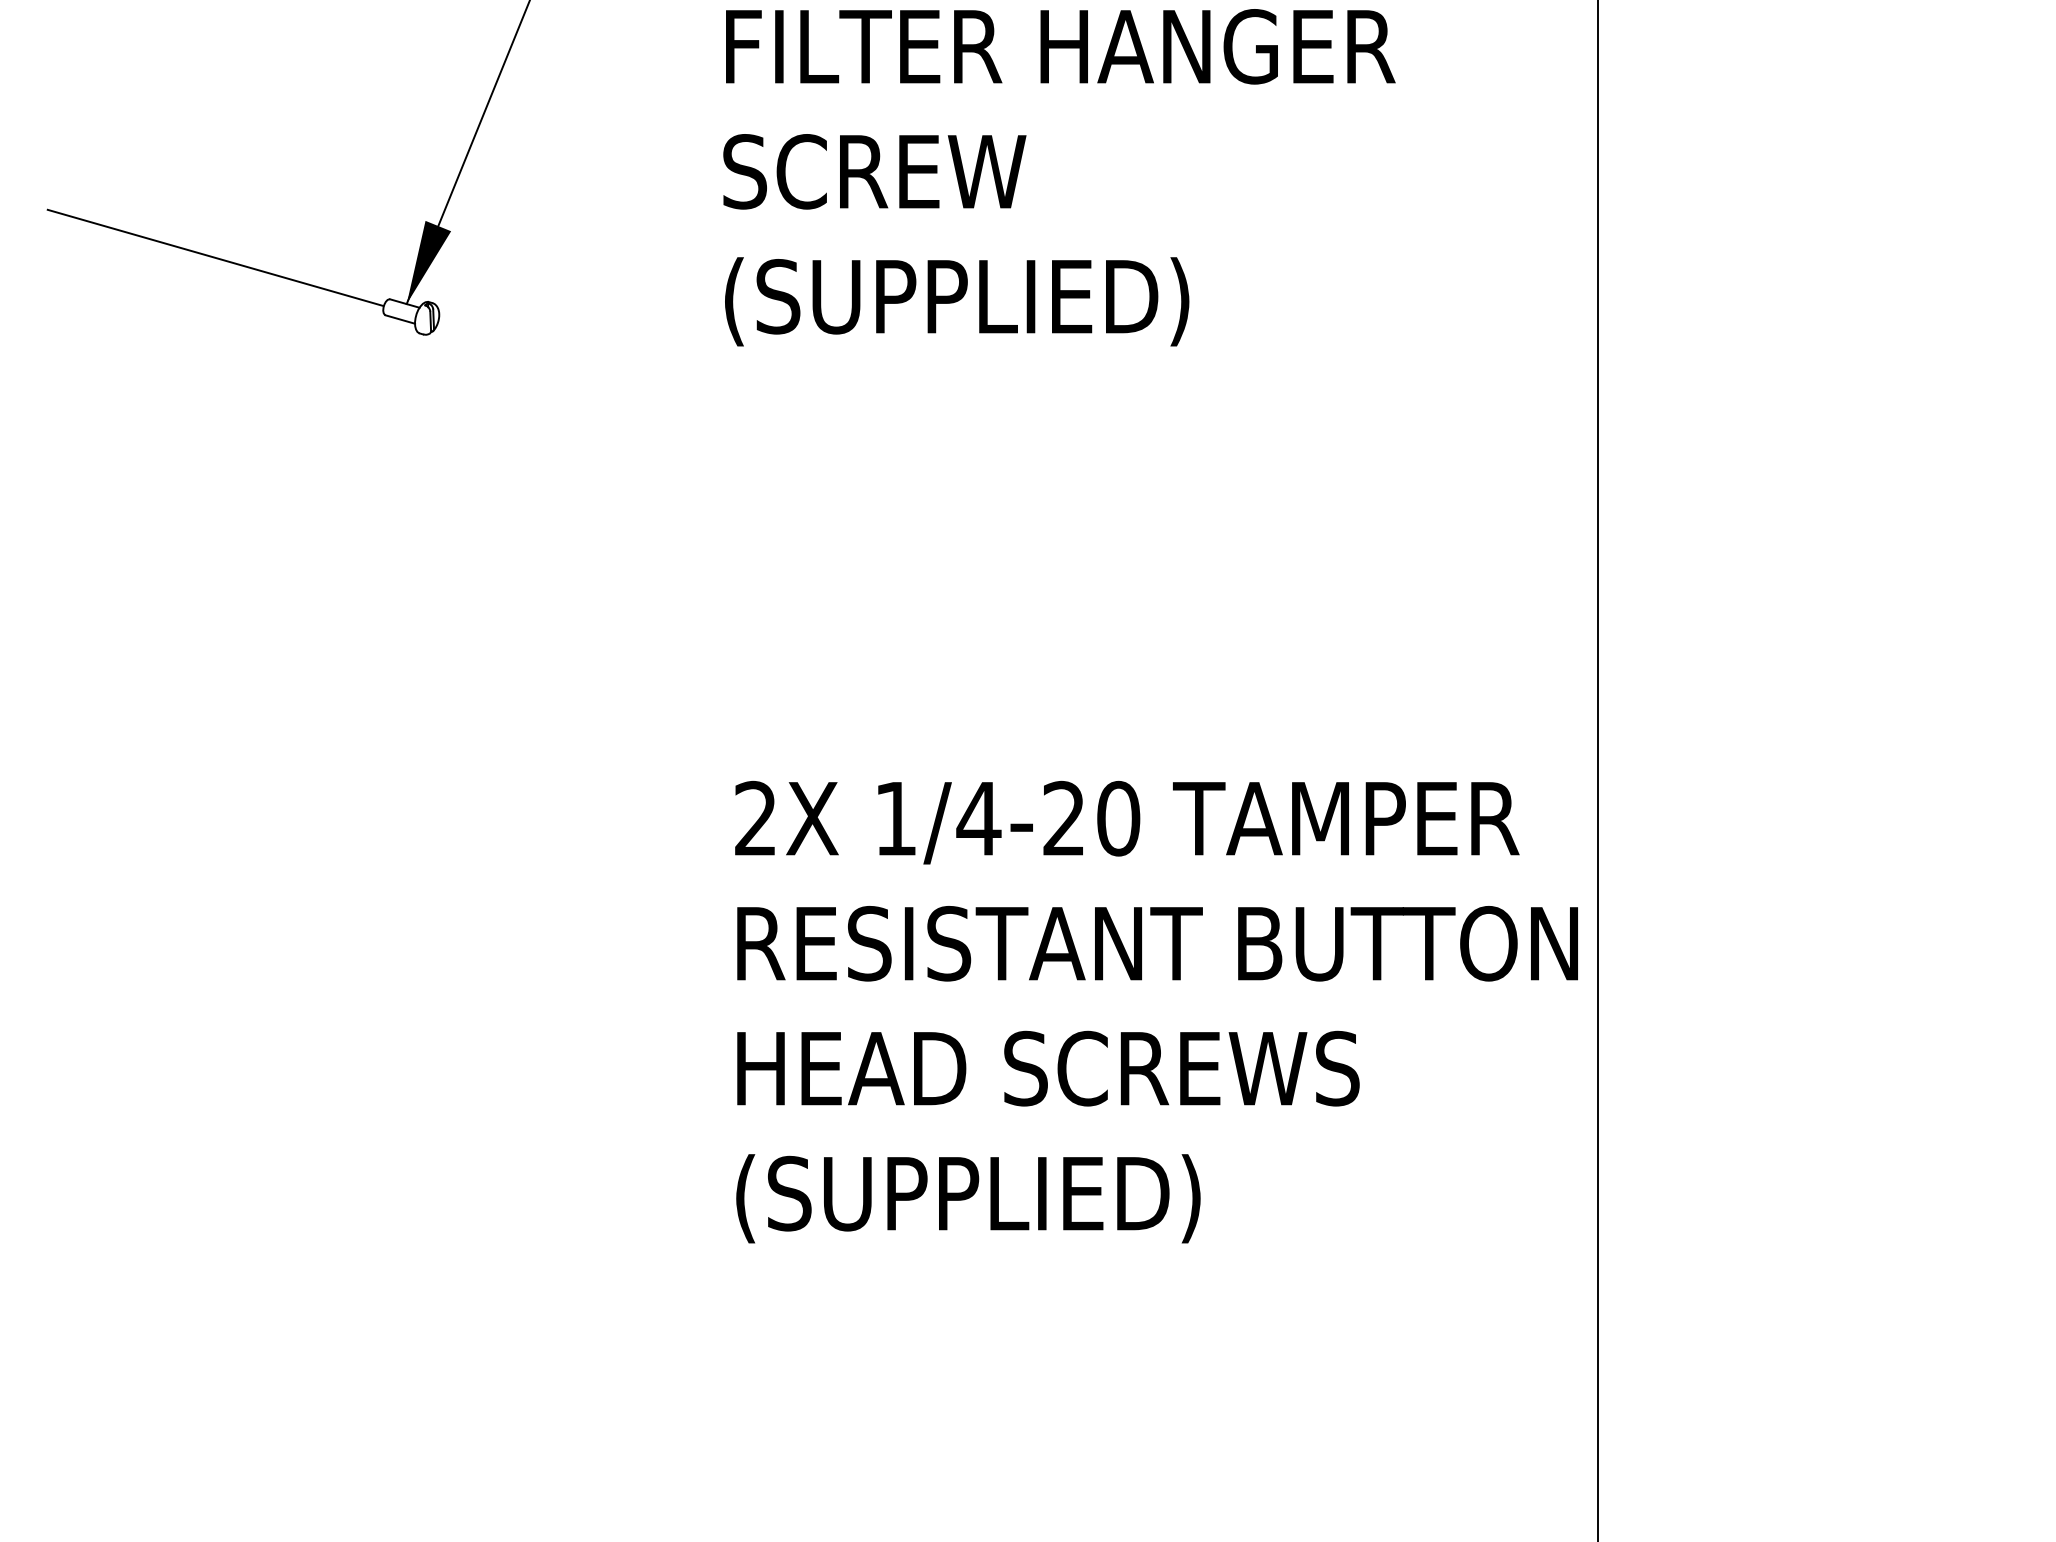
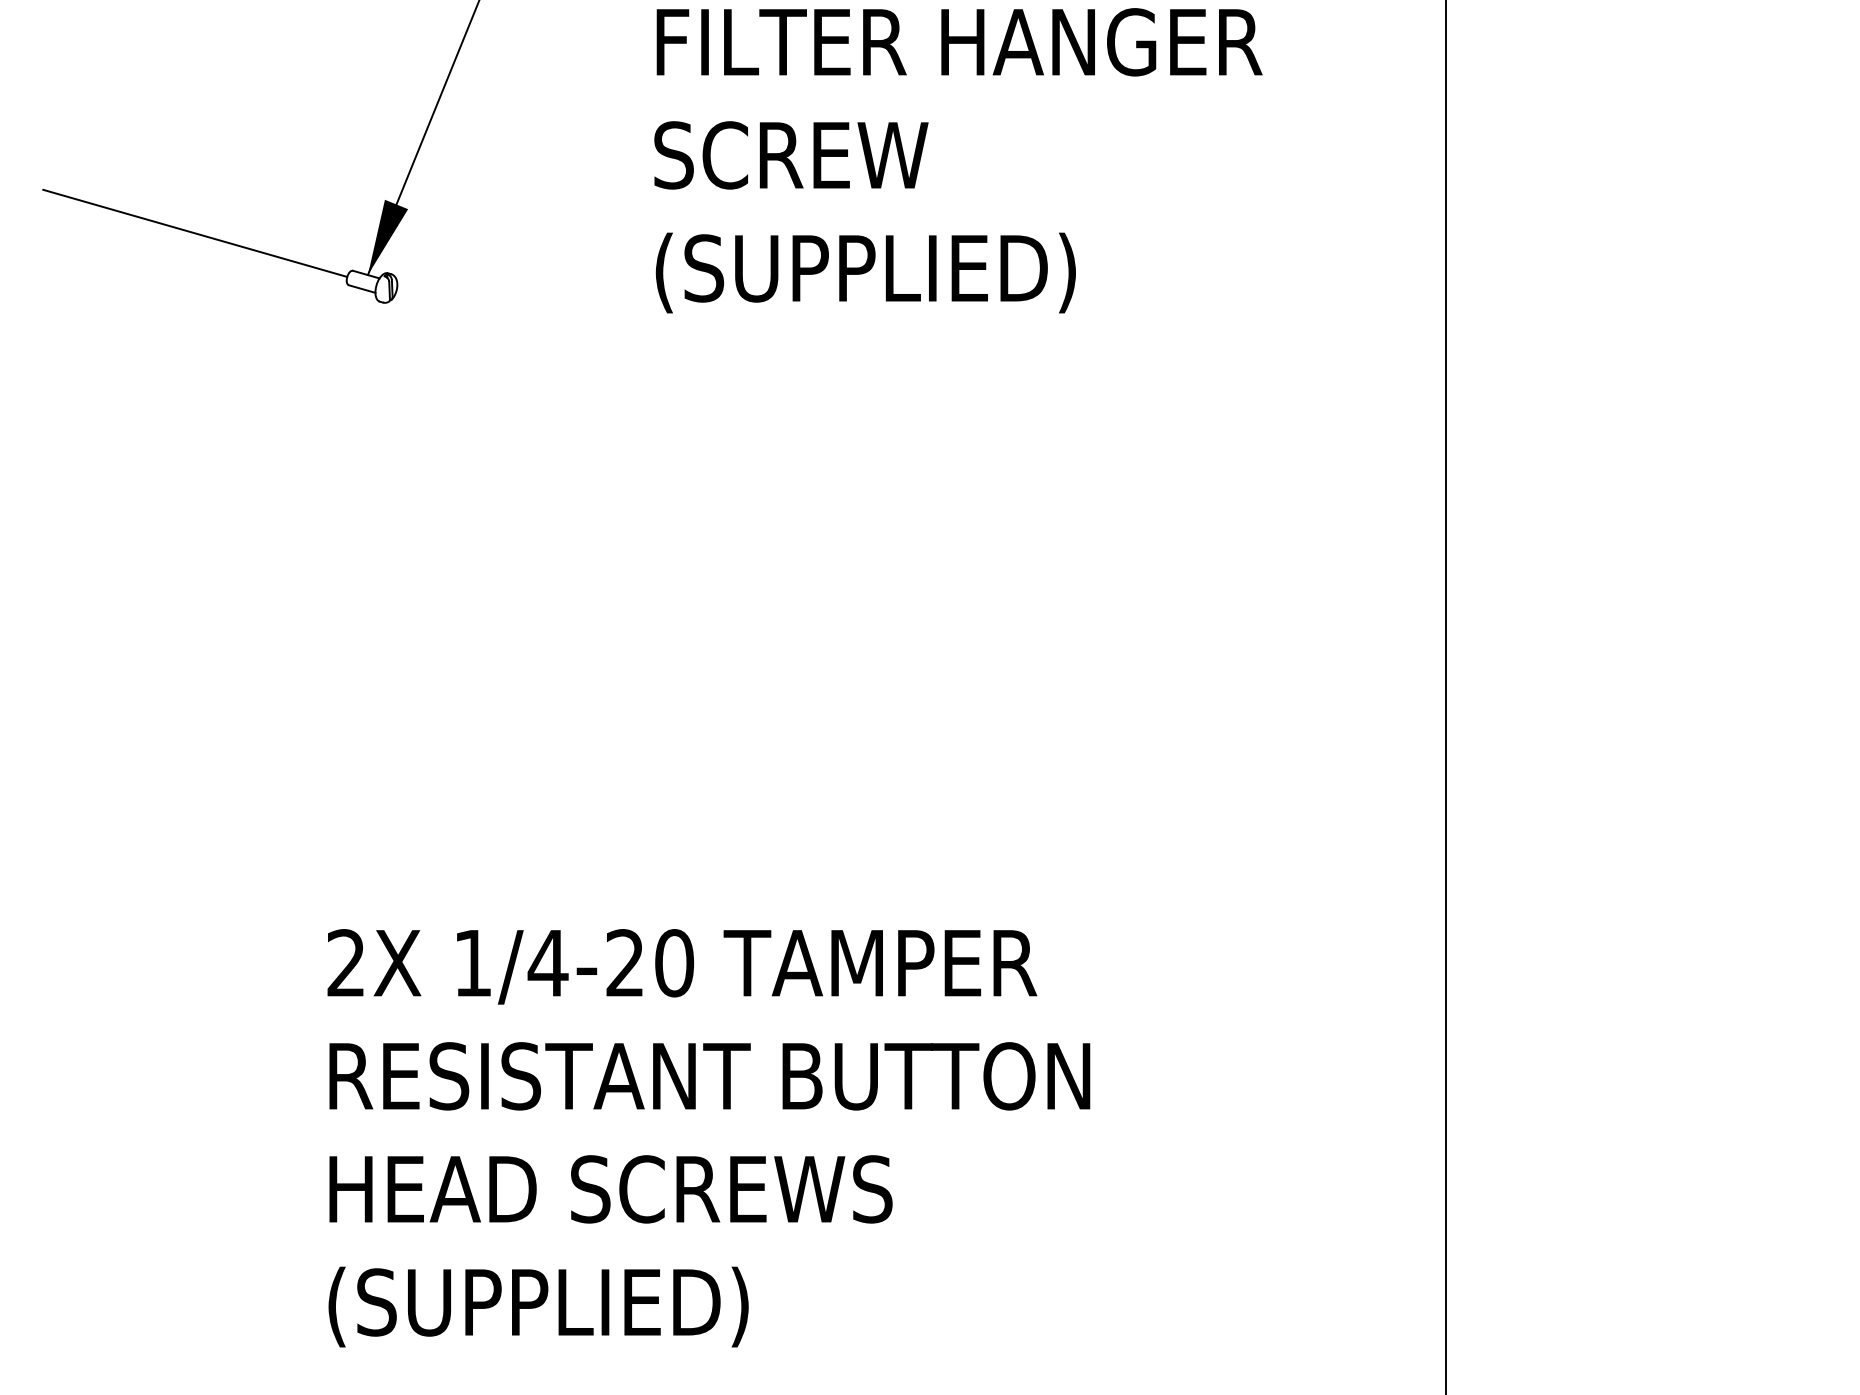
text: (1156, 1012) -> (708, 1138), moved

